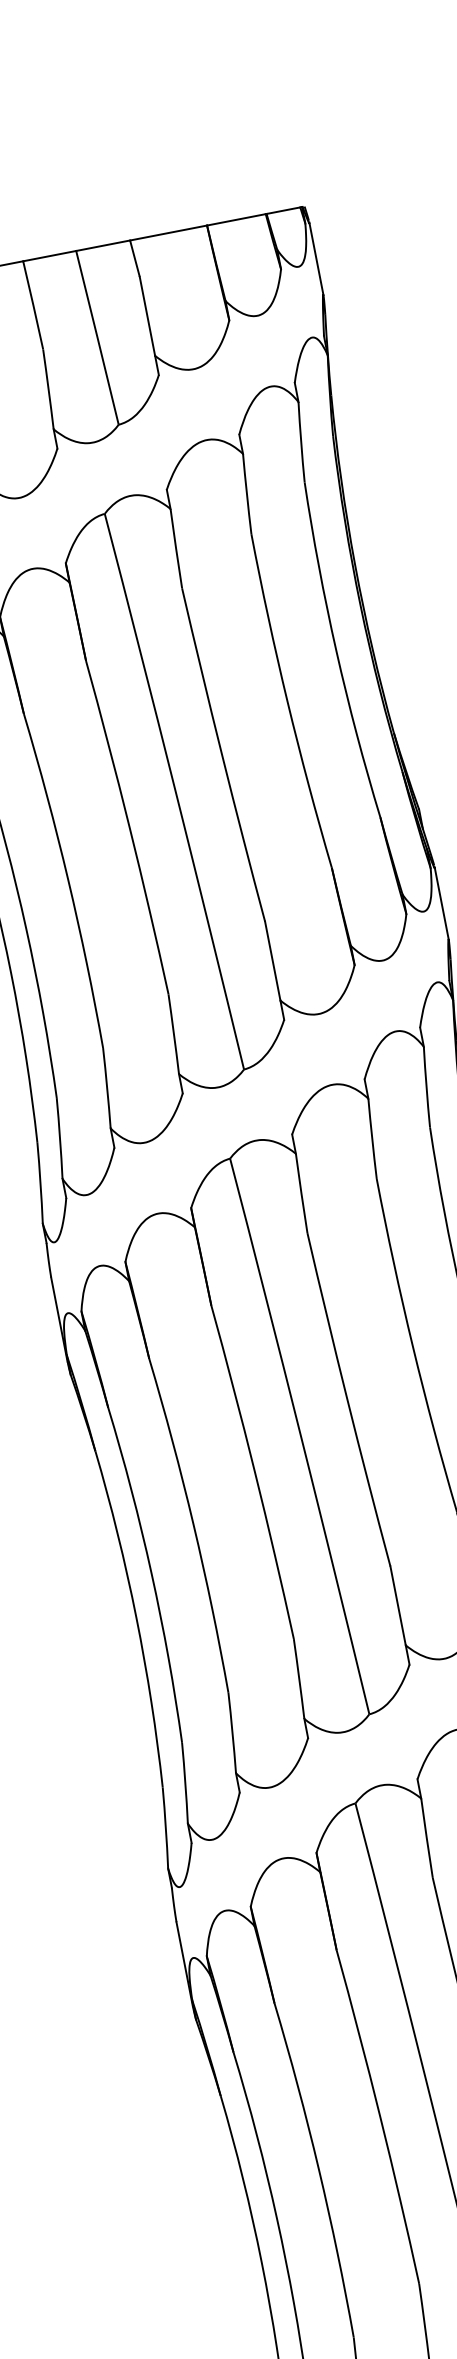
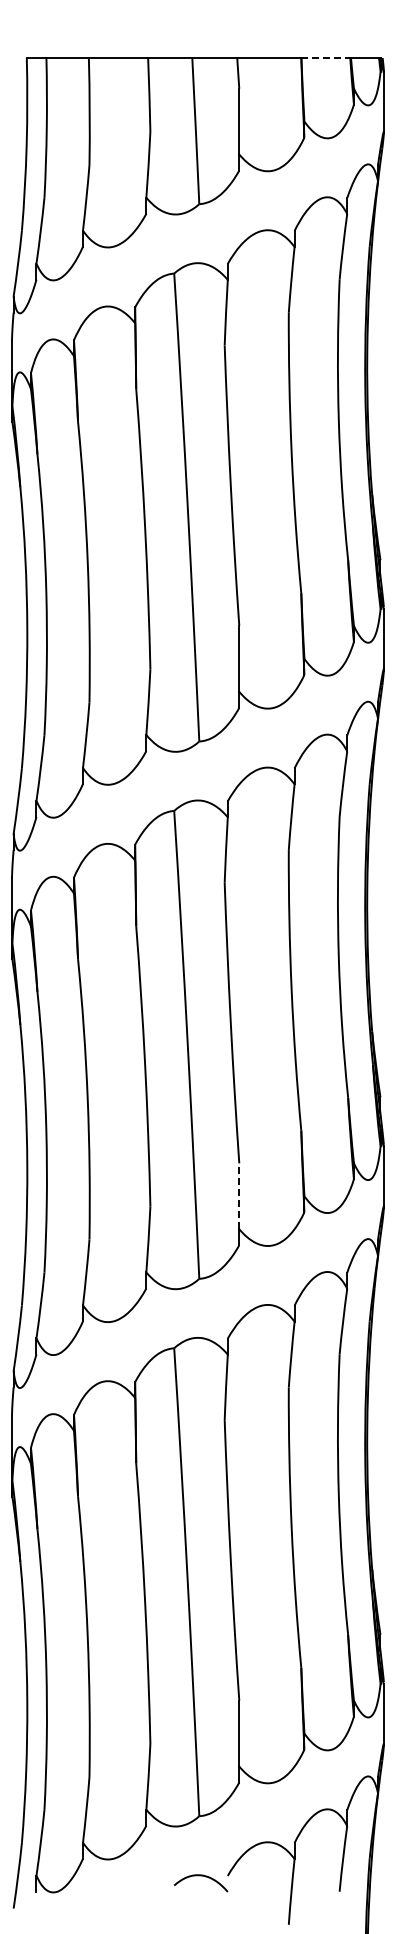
line: (237, 220) -> (326, 58), solid -> dashed
line: (398, 1606) -> (239, 1196), solid -> dashed

